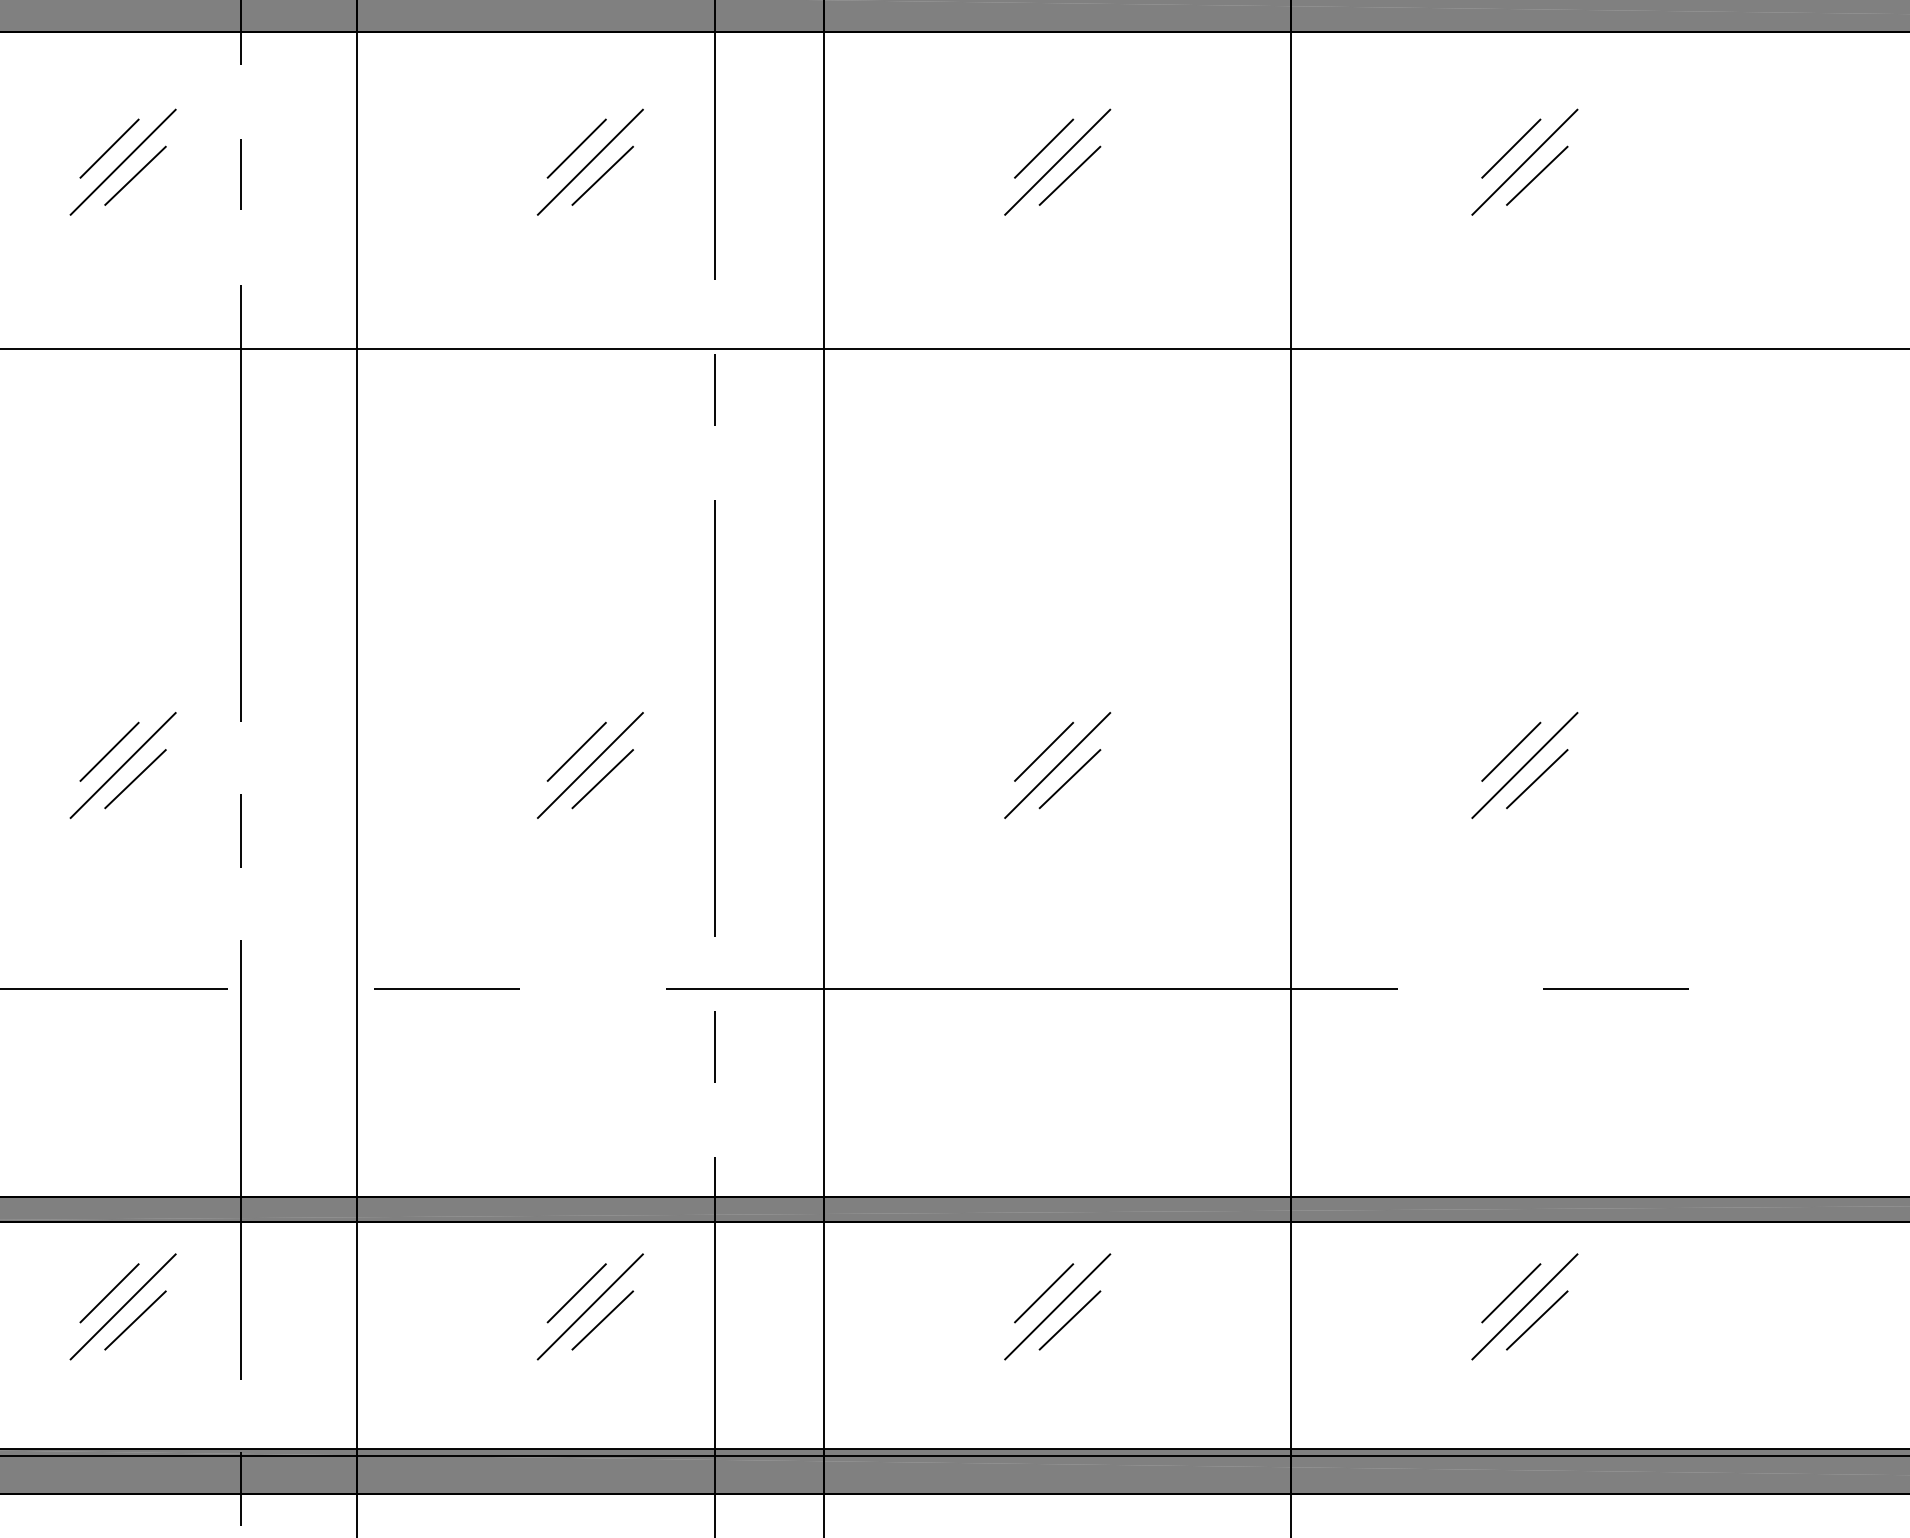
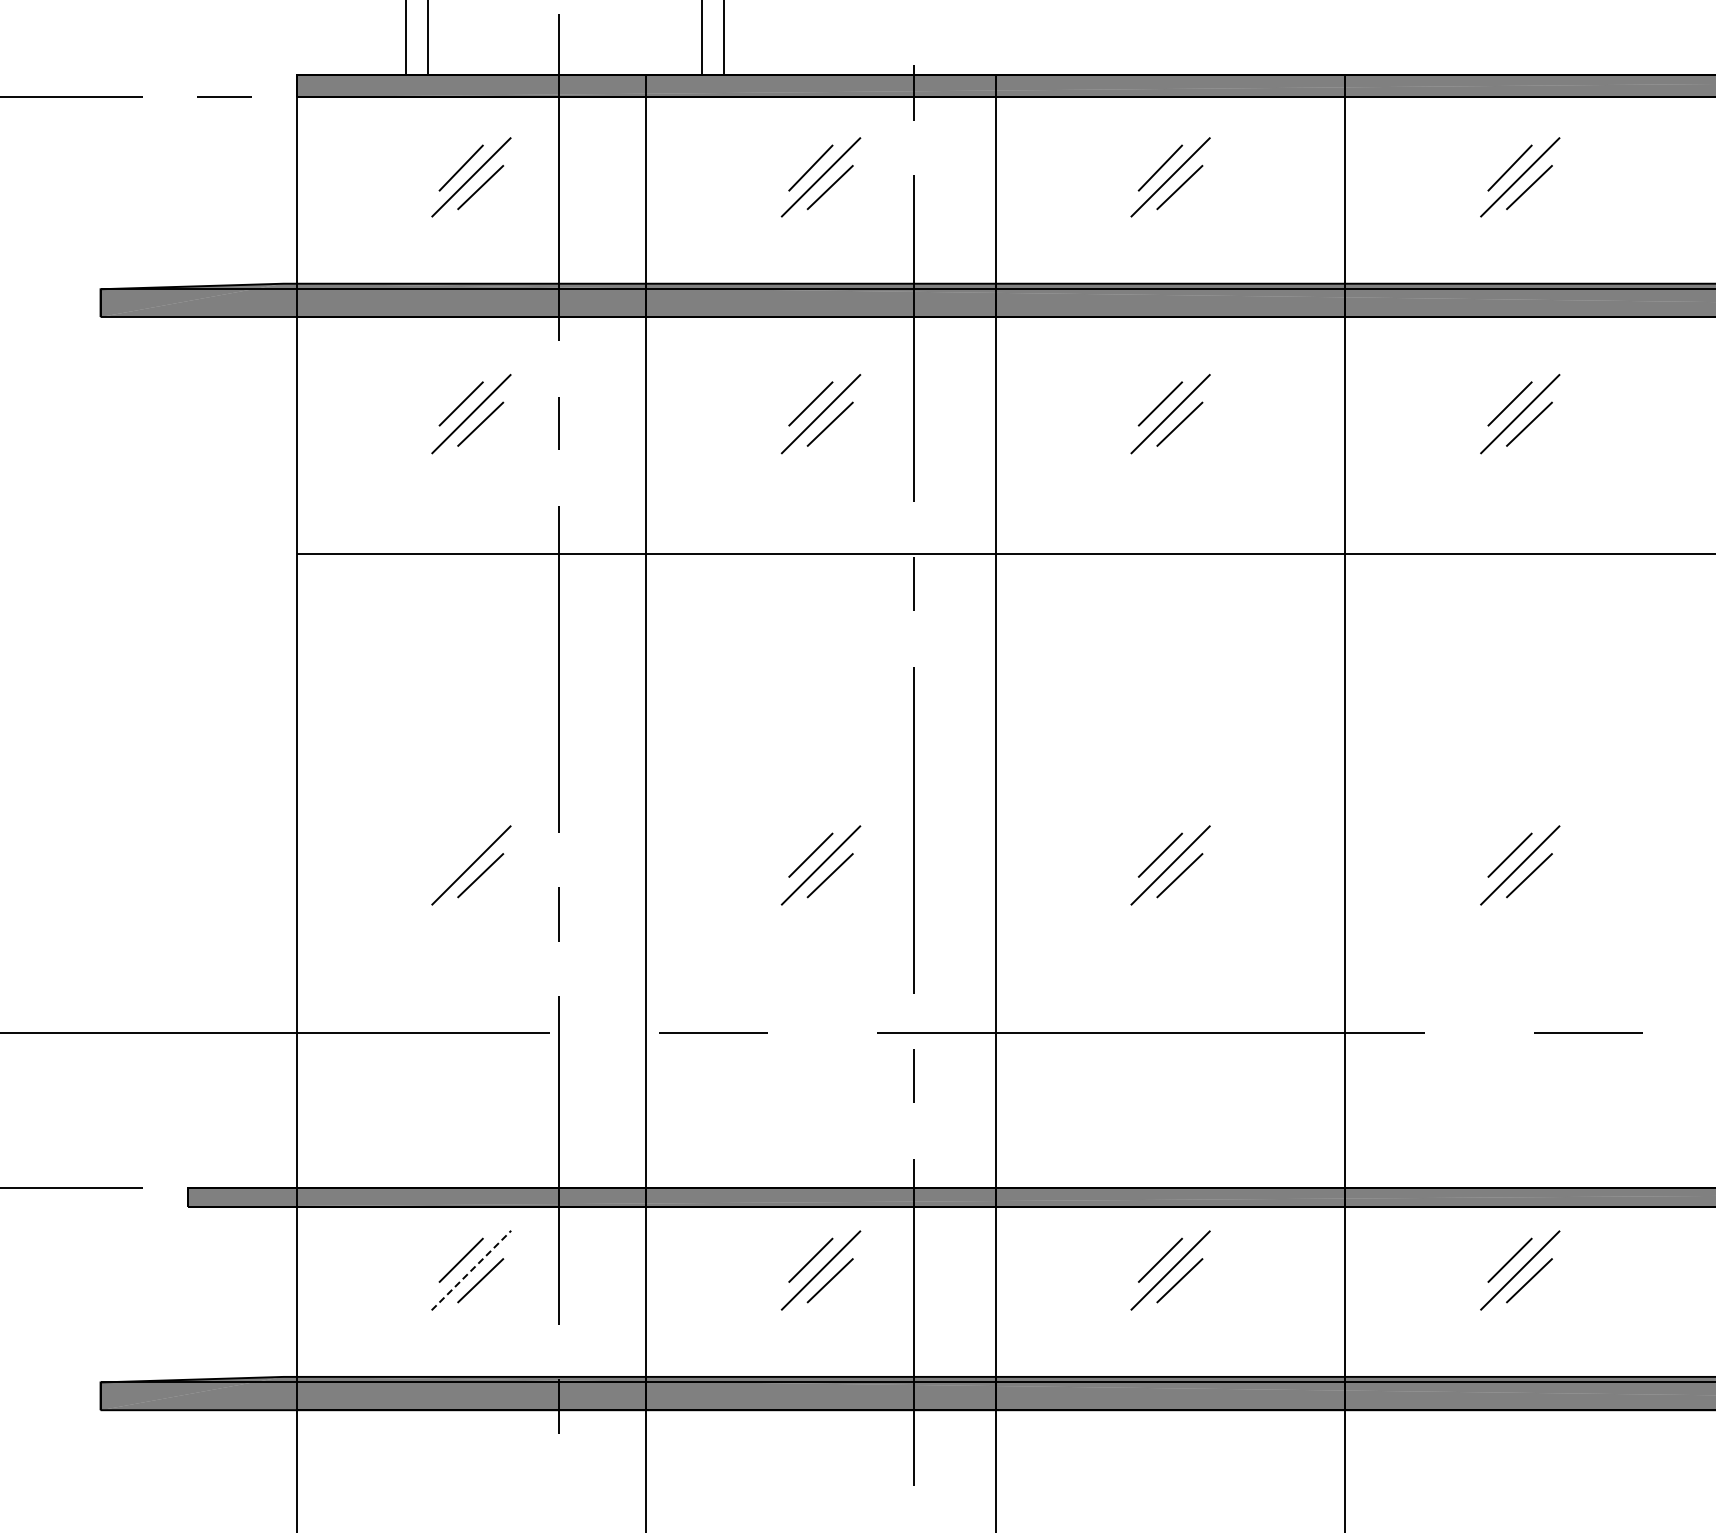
line: (108, 750) -> (460, 854), removed
line: (123, 1306) -> (471, 1270), solid -> dashed

